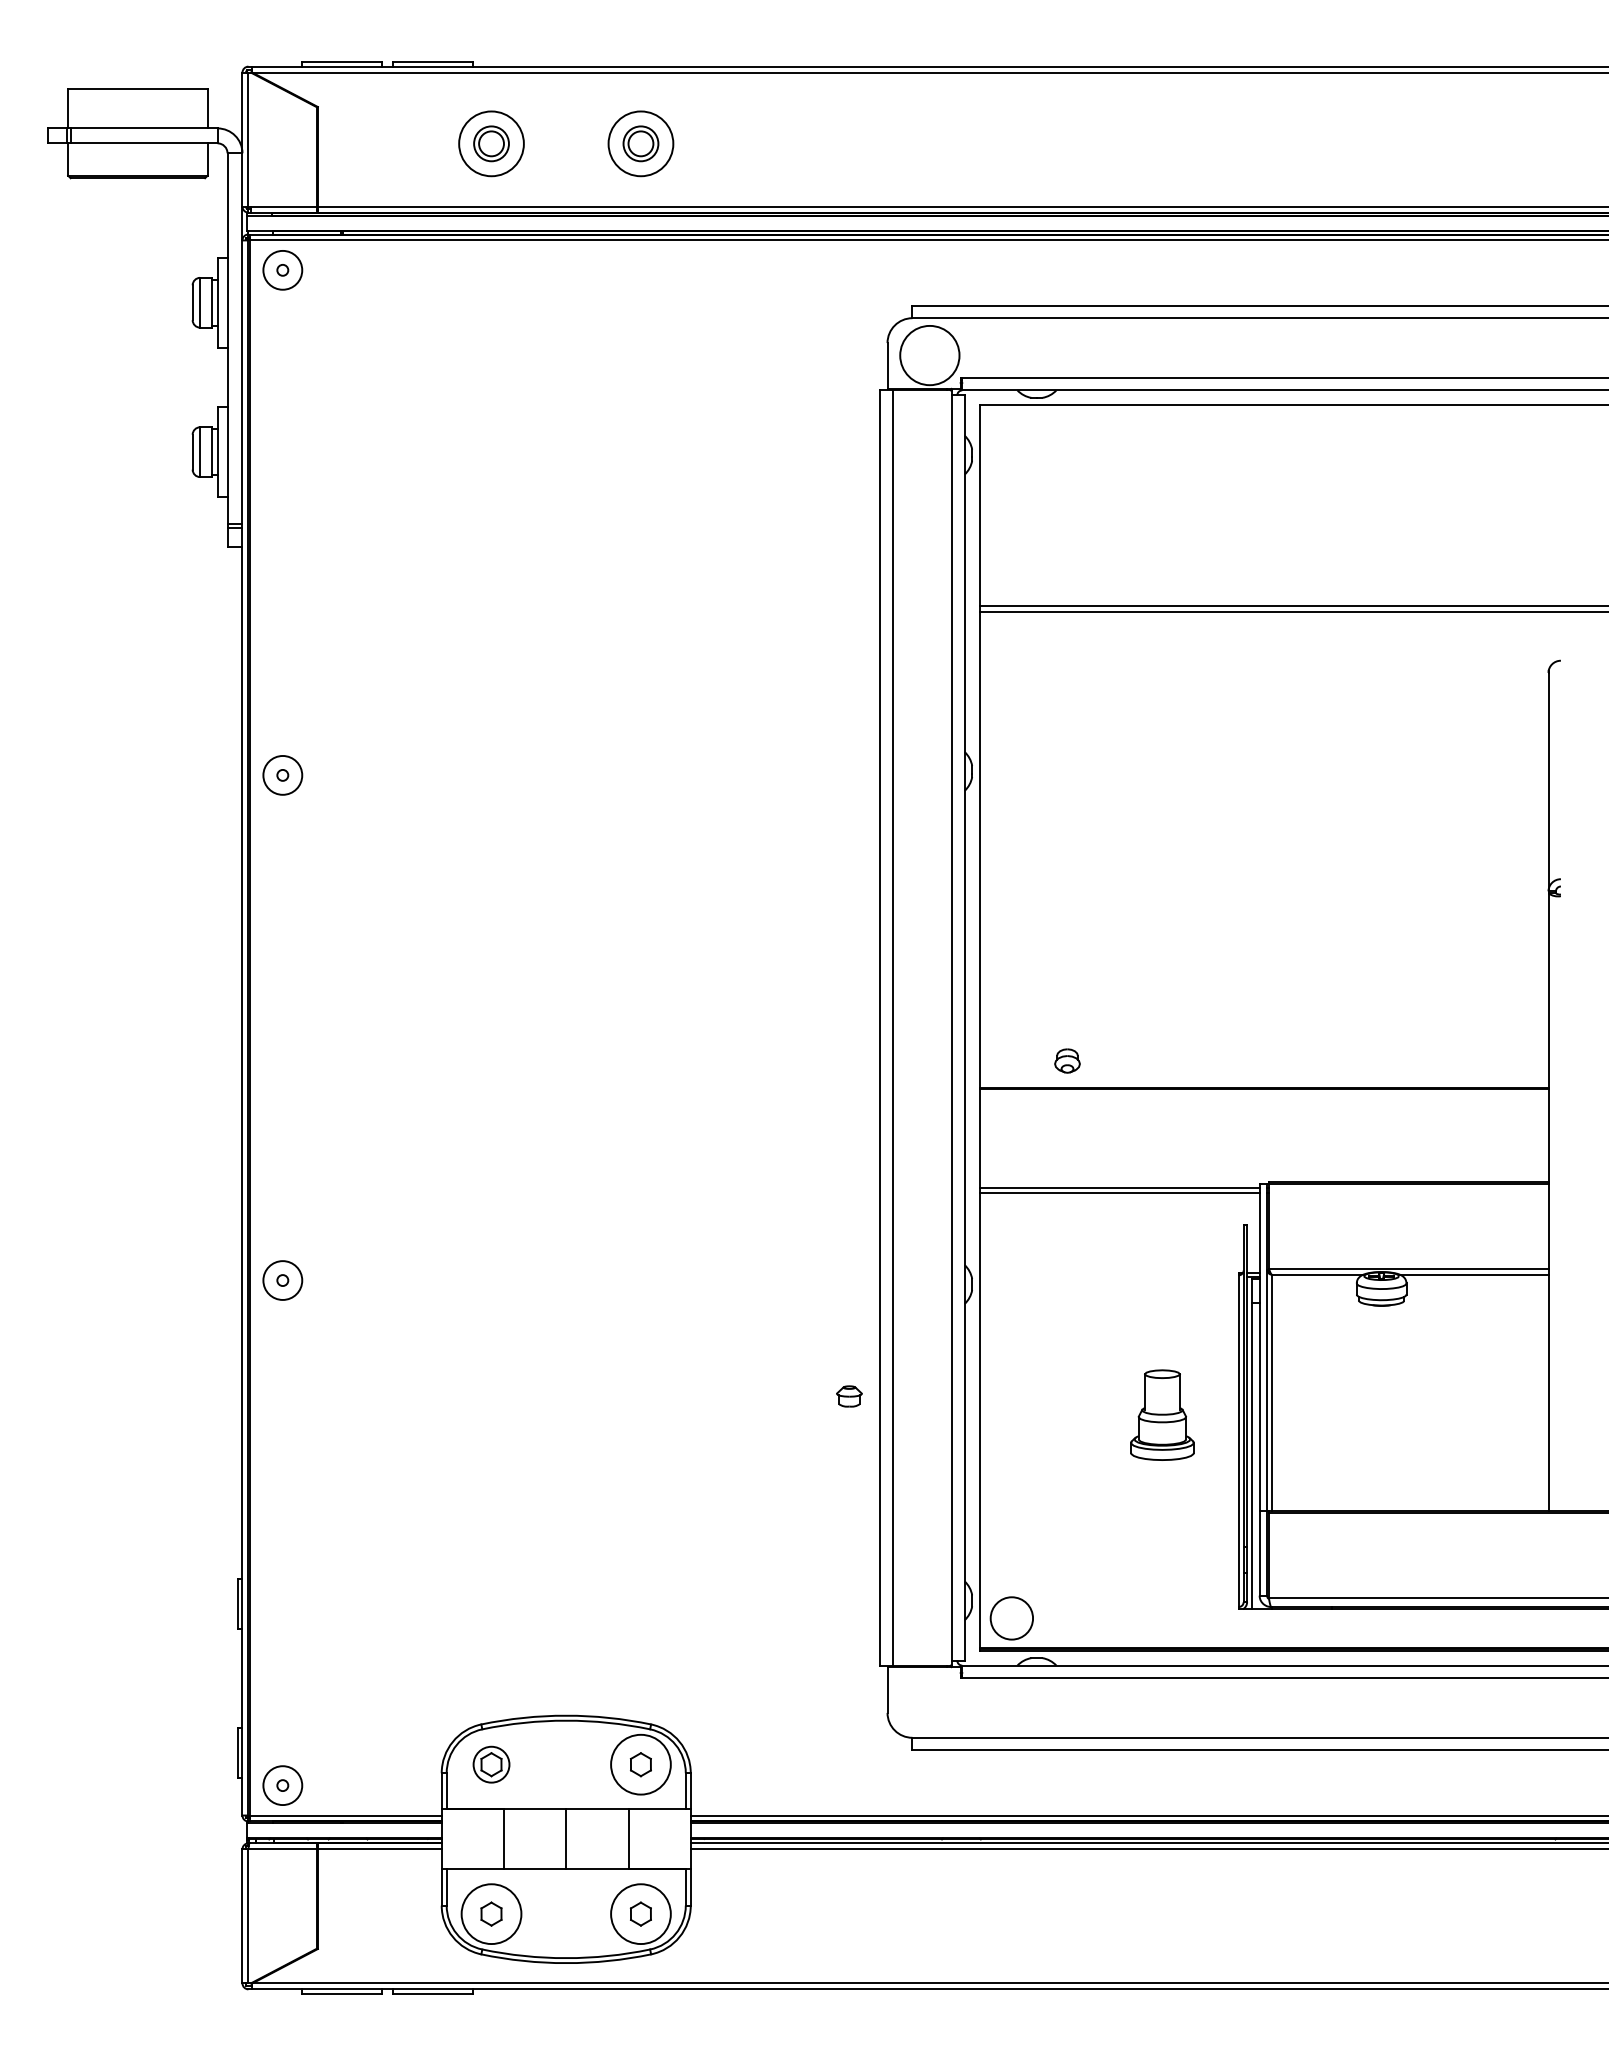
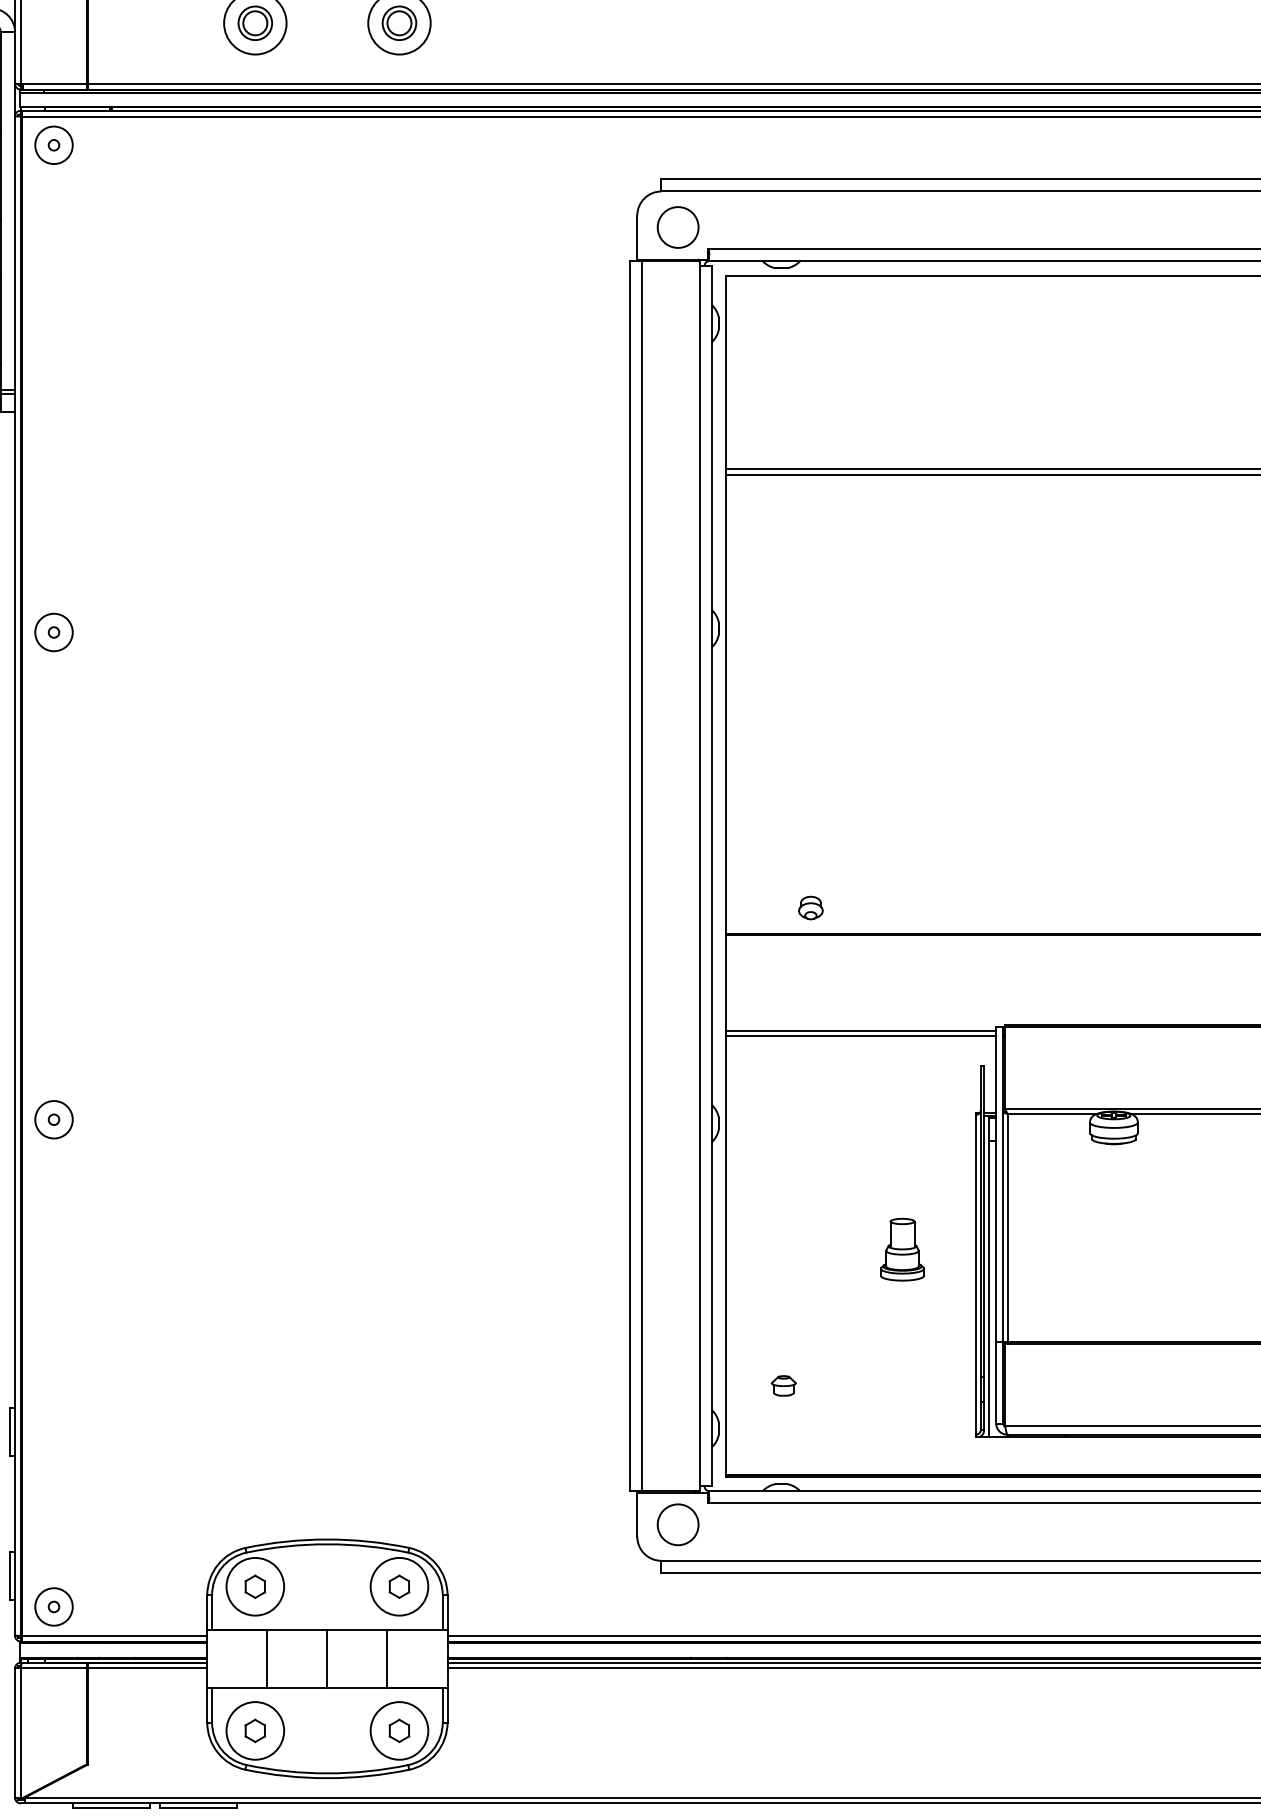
circle: (929, 355) -> (677, 227), size x0.71
part: (849, 1396) -> (783, 1385), moved
part: (1162, 1415) -> (902, 1249), size x0.71
circle: (1011, 1618) -> (677, 1524), moved
circle: (491, 1764) -> (255, 1586), size x1.67

